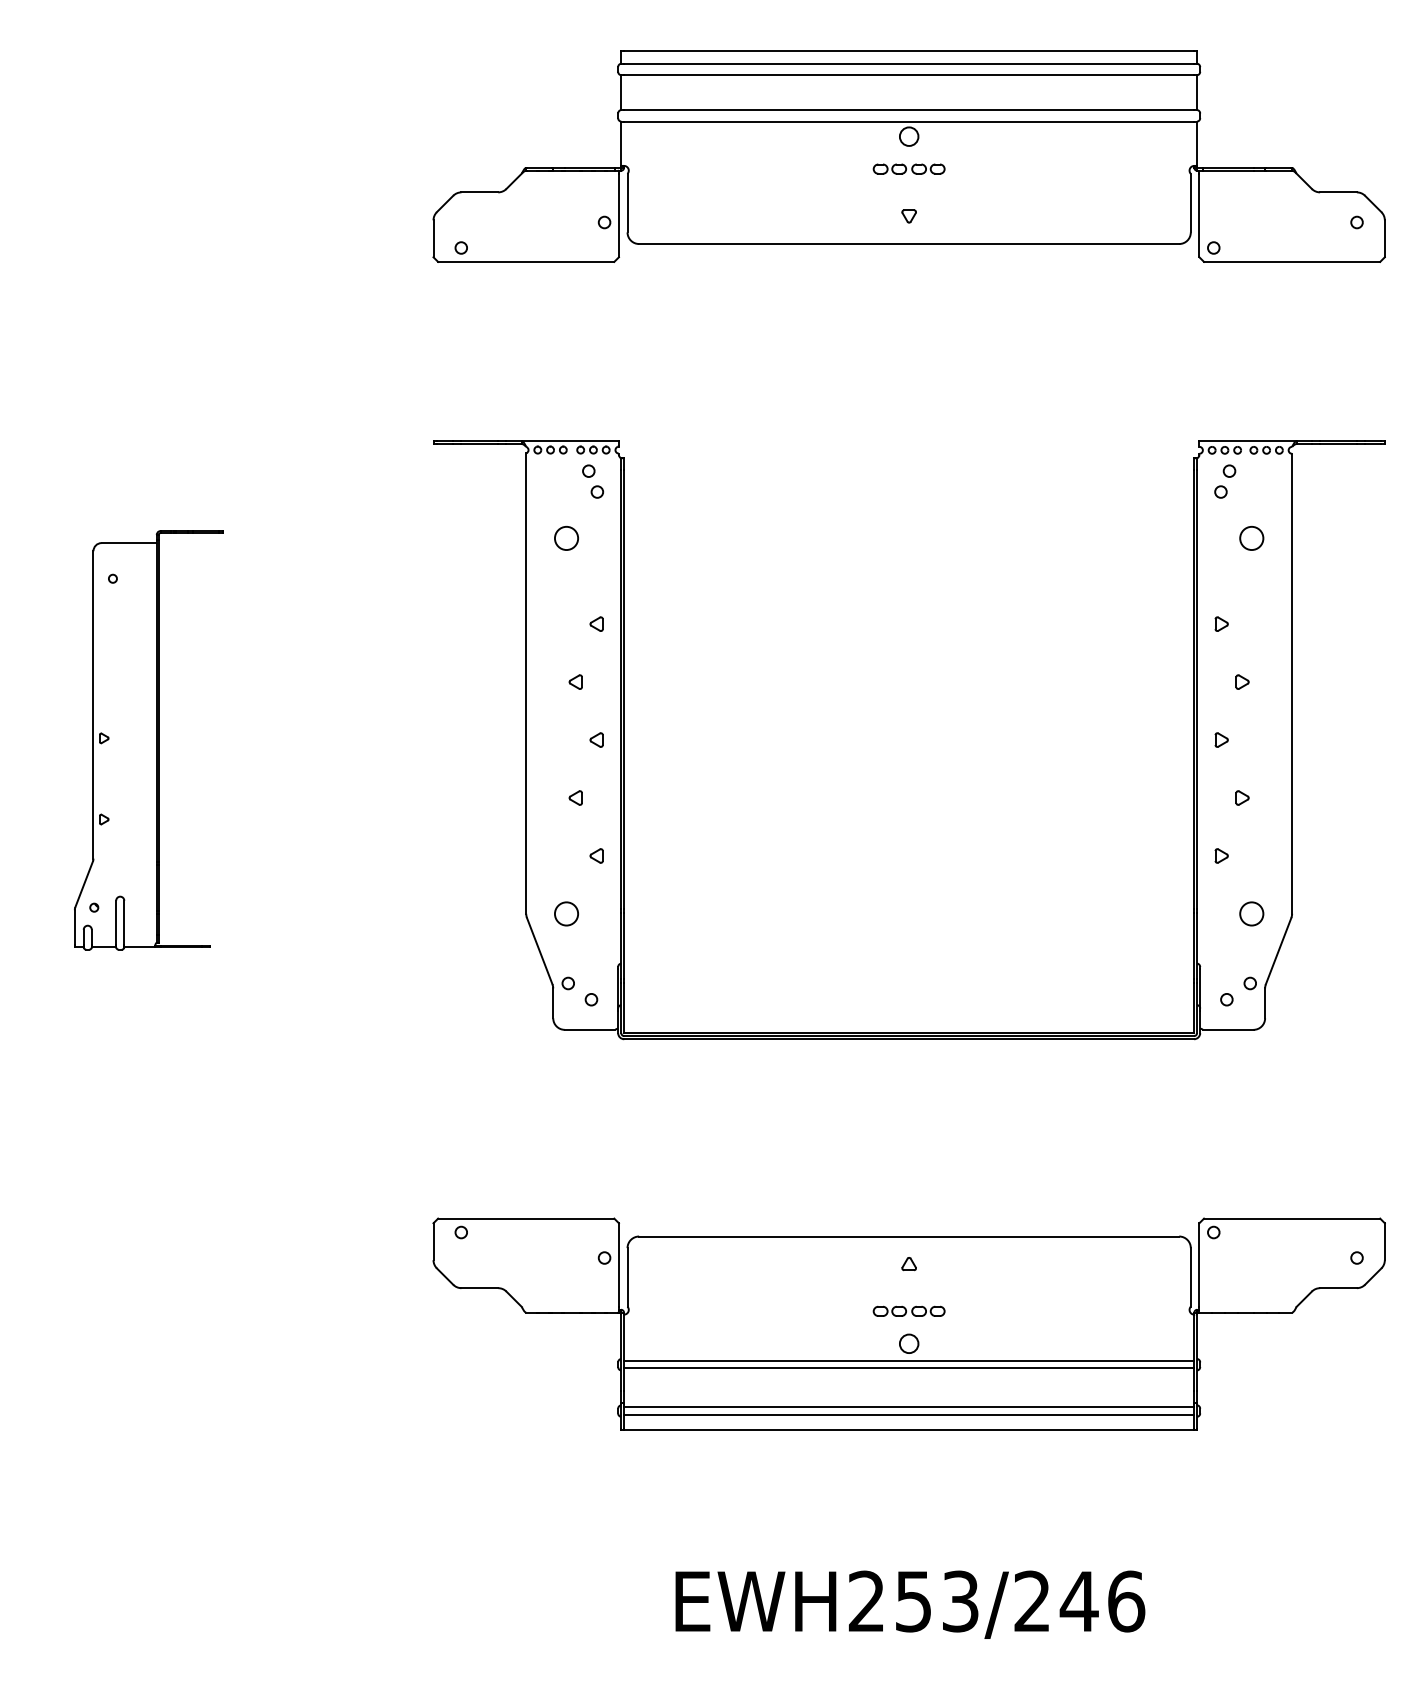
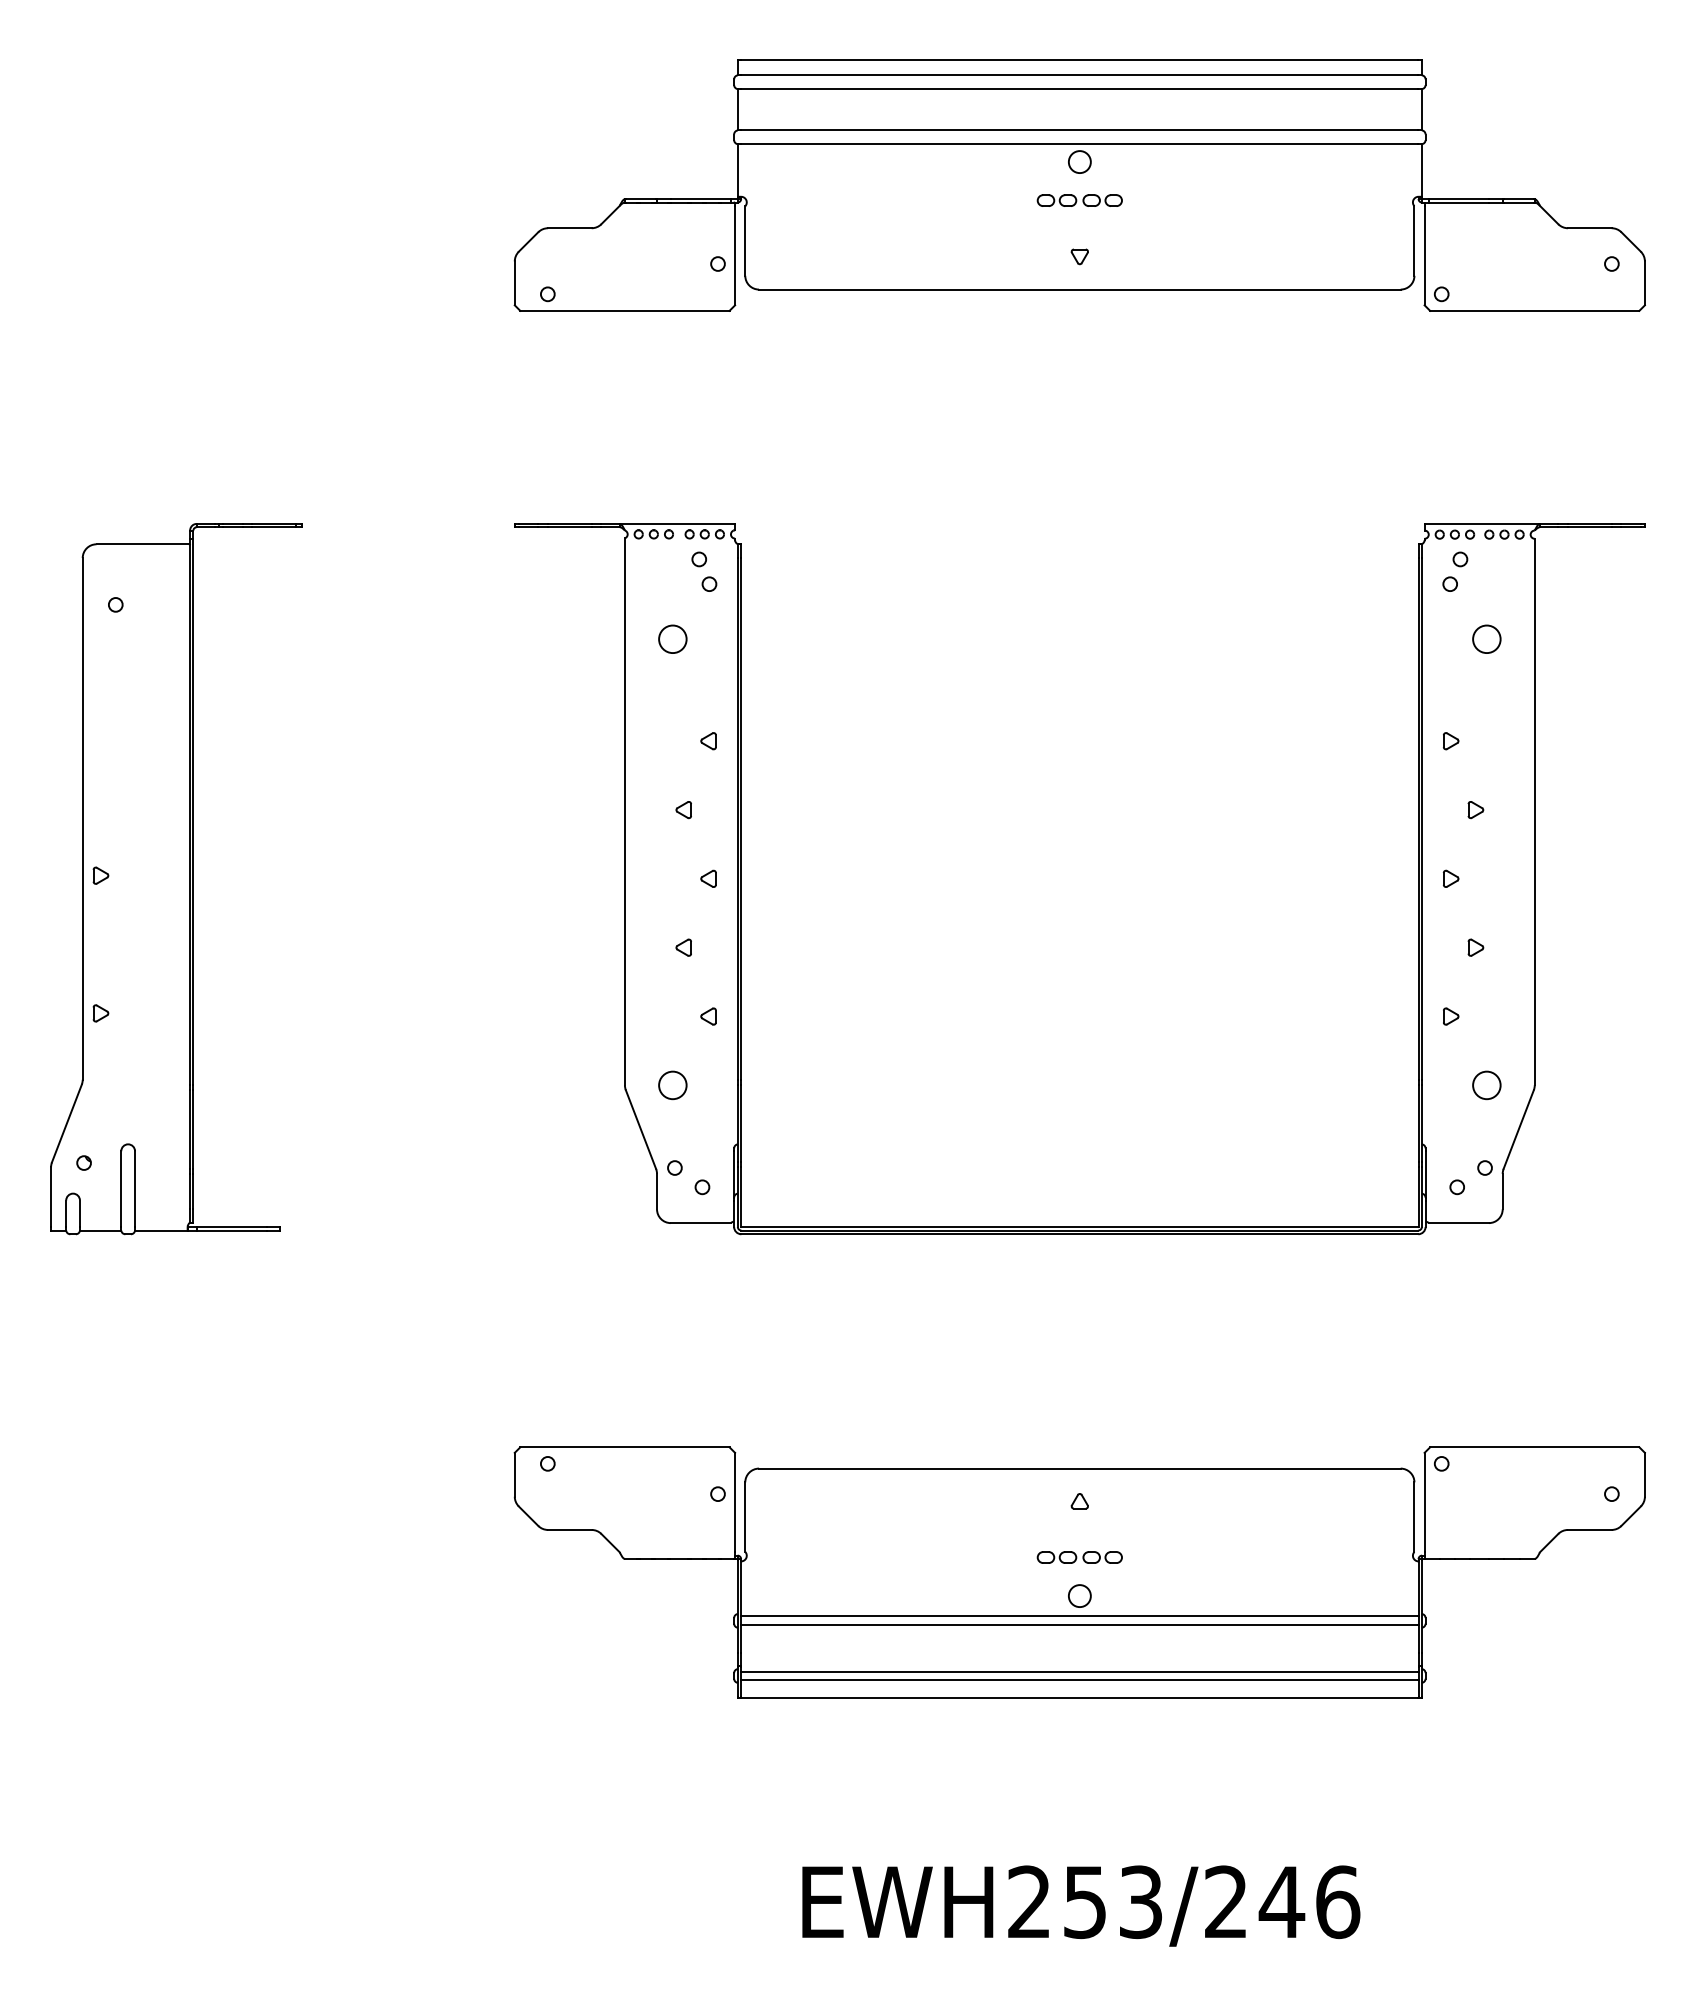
part: (148, 740) -> (176, 879), size x1.43

